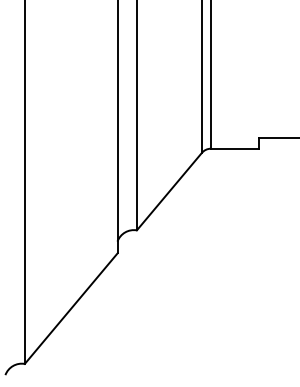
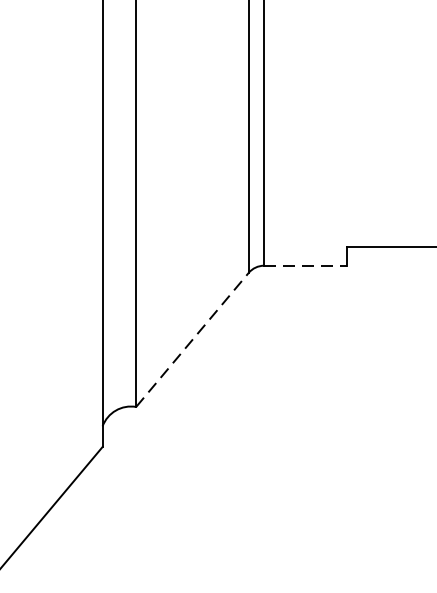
line: (235, 148) -> (306, 265), solid -> dashed
line: (169, 191) -> (192, 339), solid -> dashed

